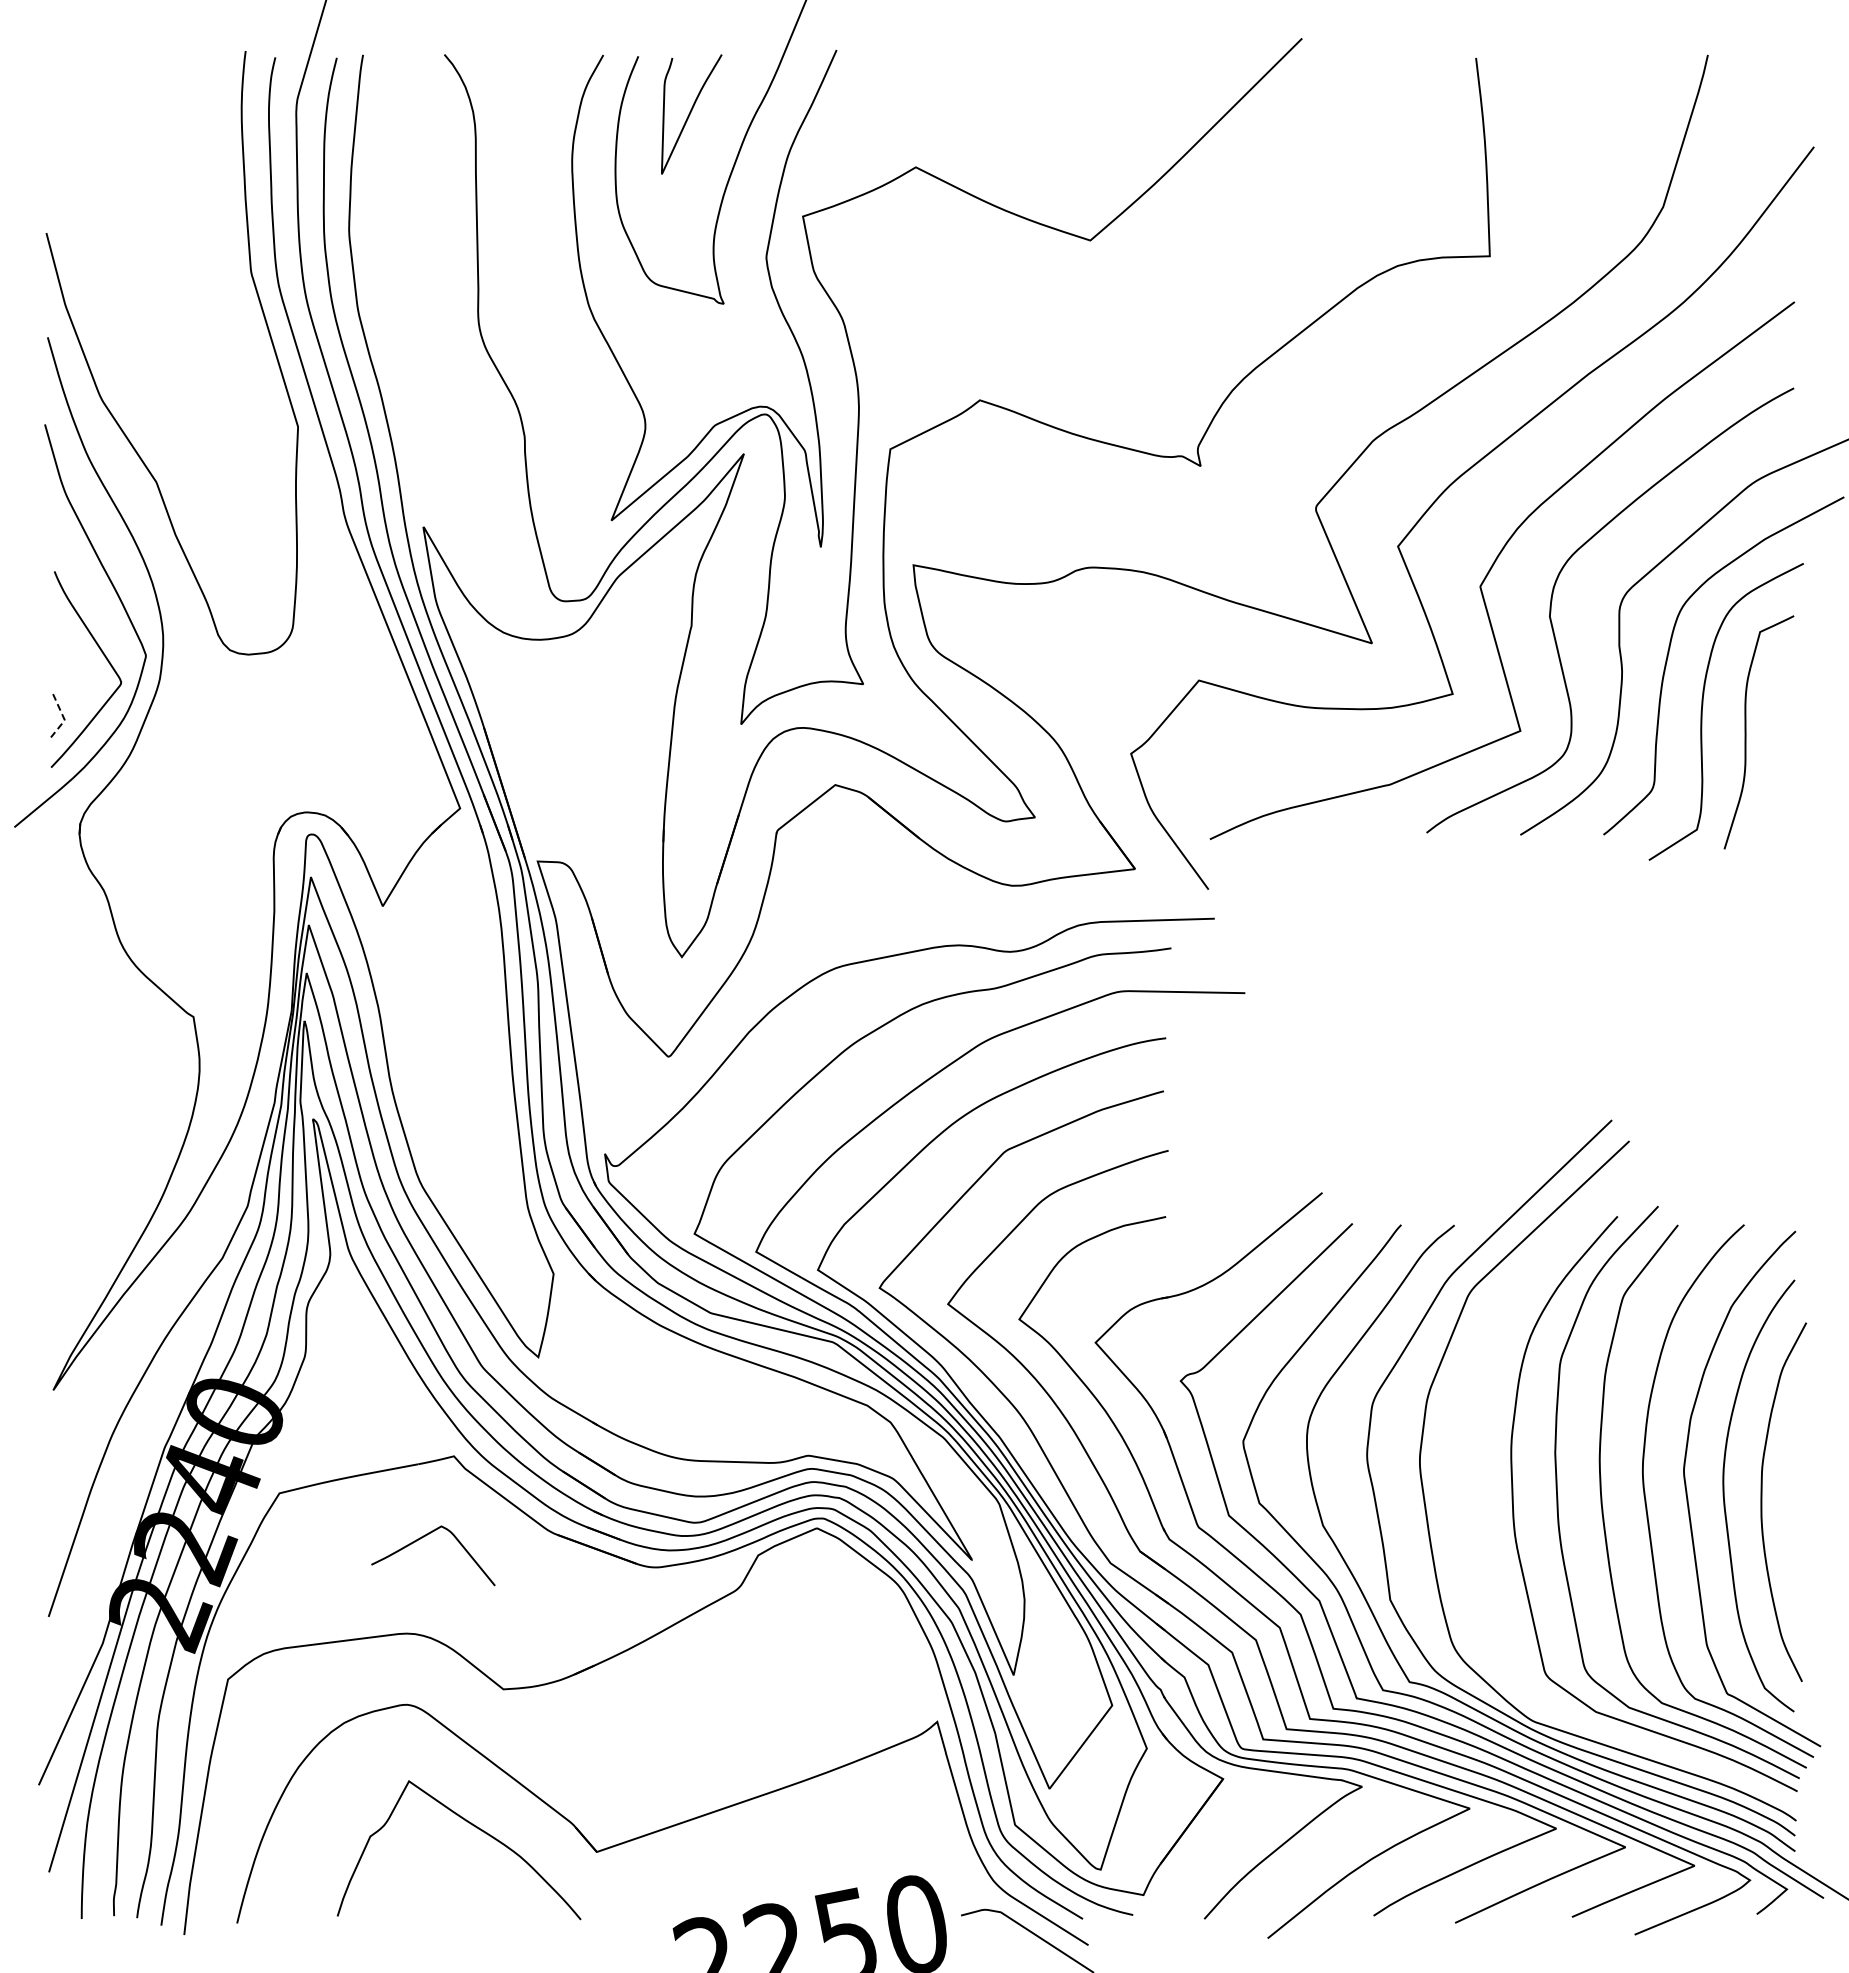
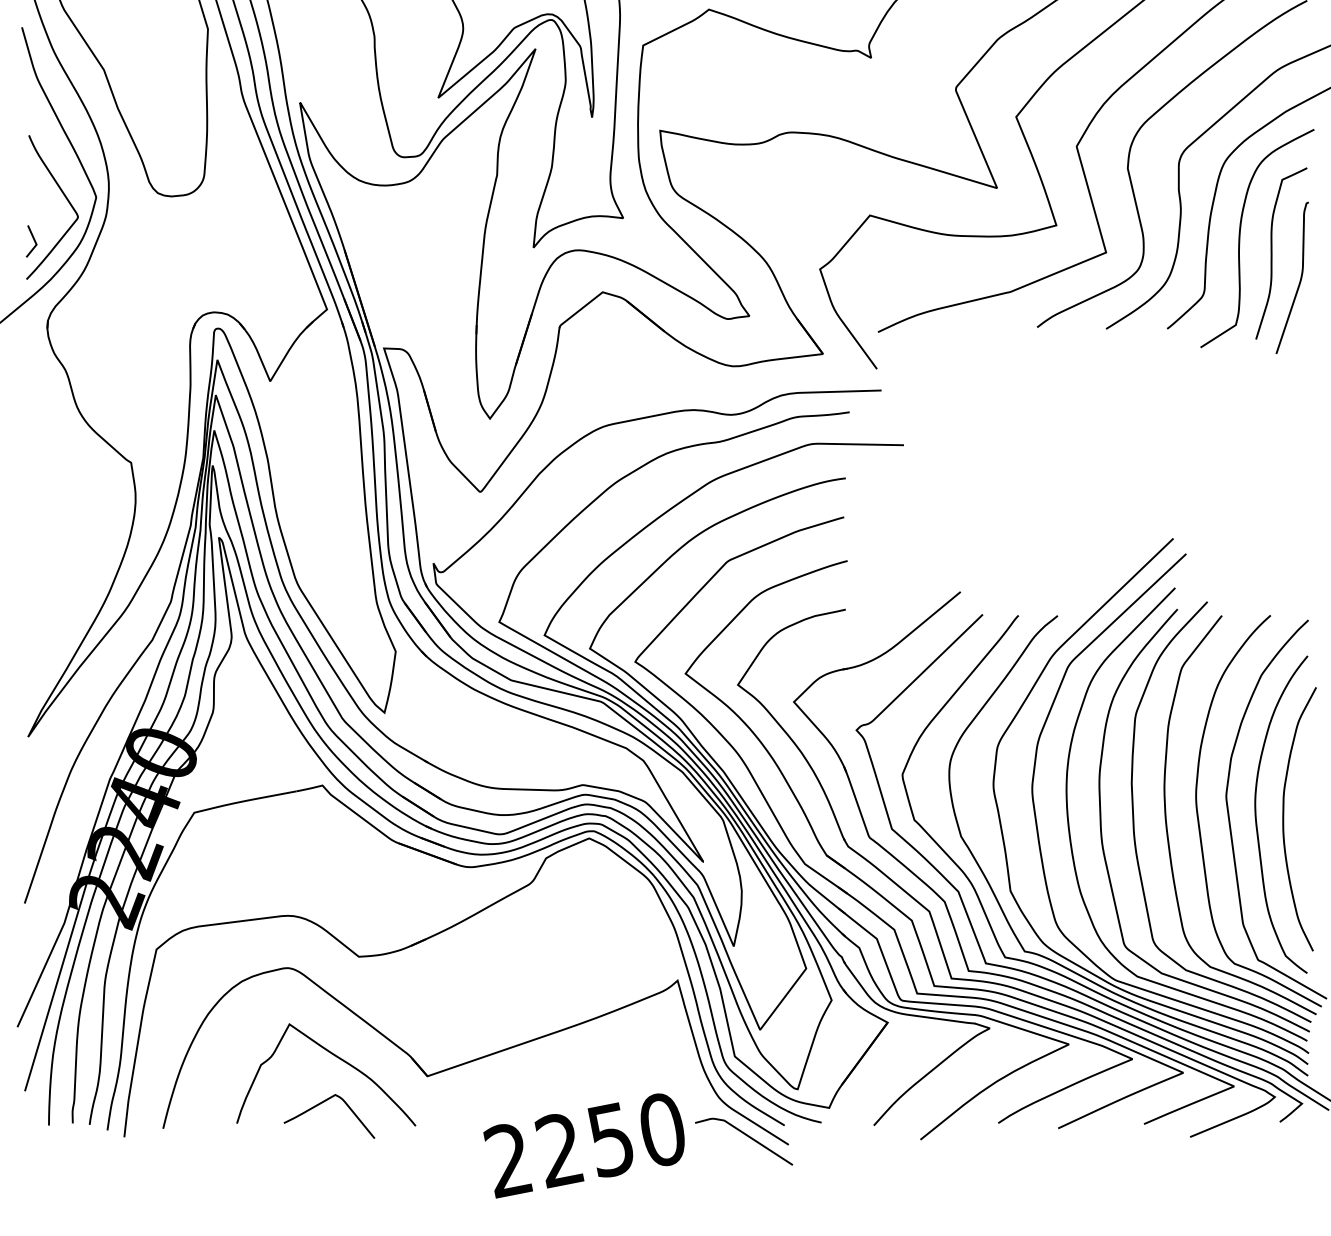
line: (64, 718) -> (36, 243), dashed -> solid
curve: (1784, 767) -> (1300, 279), added
curve: (1470, 1510) -> (1069, 825), added
curve: (424, 1537) -> (322, 1103), moved

